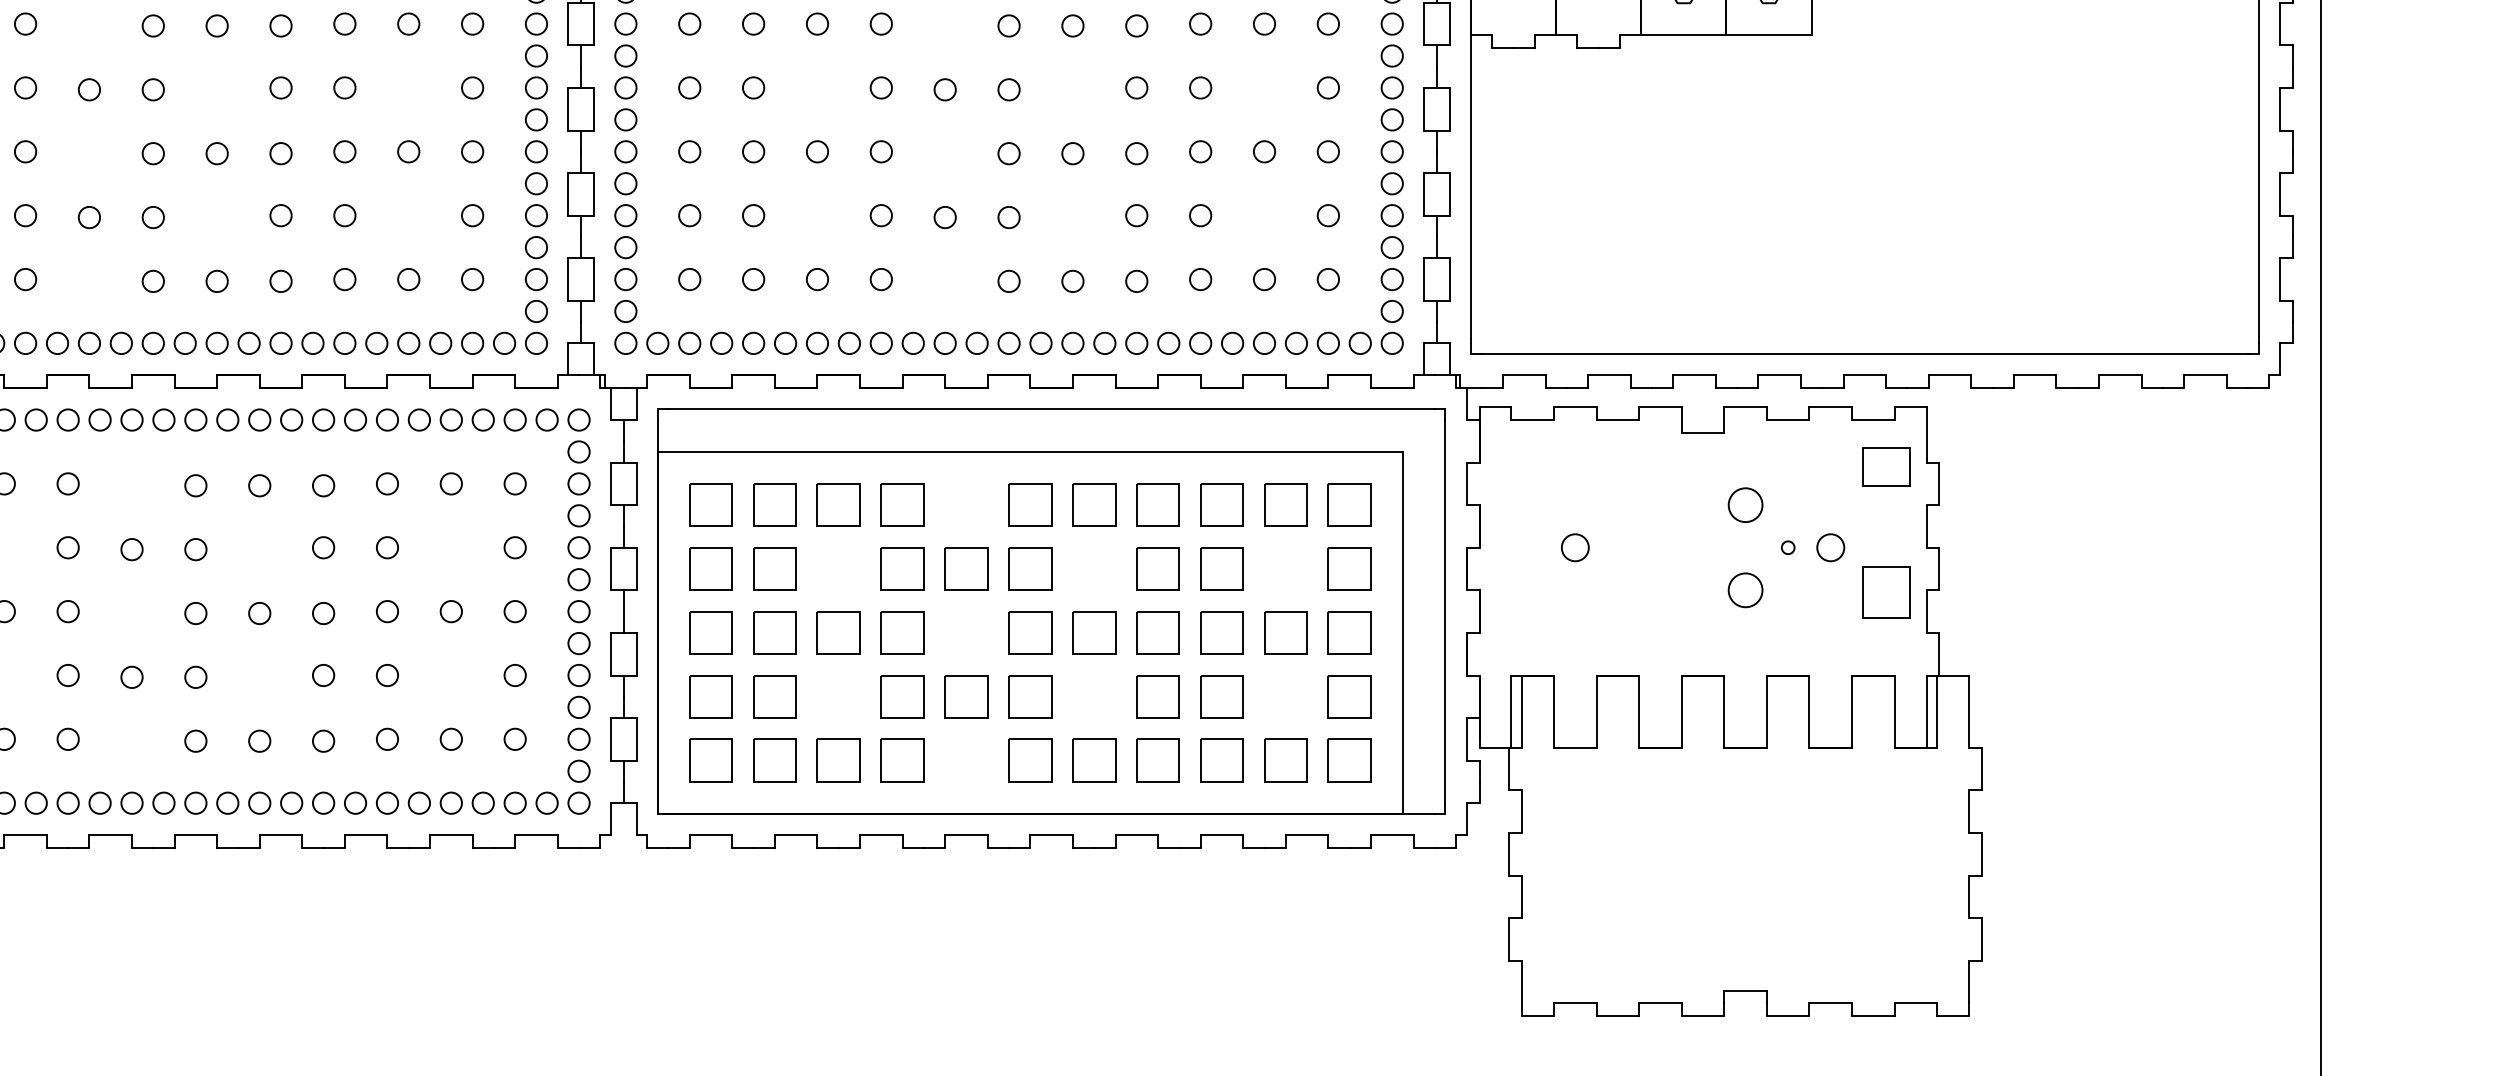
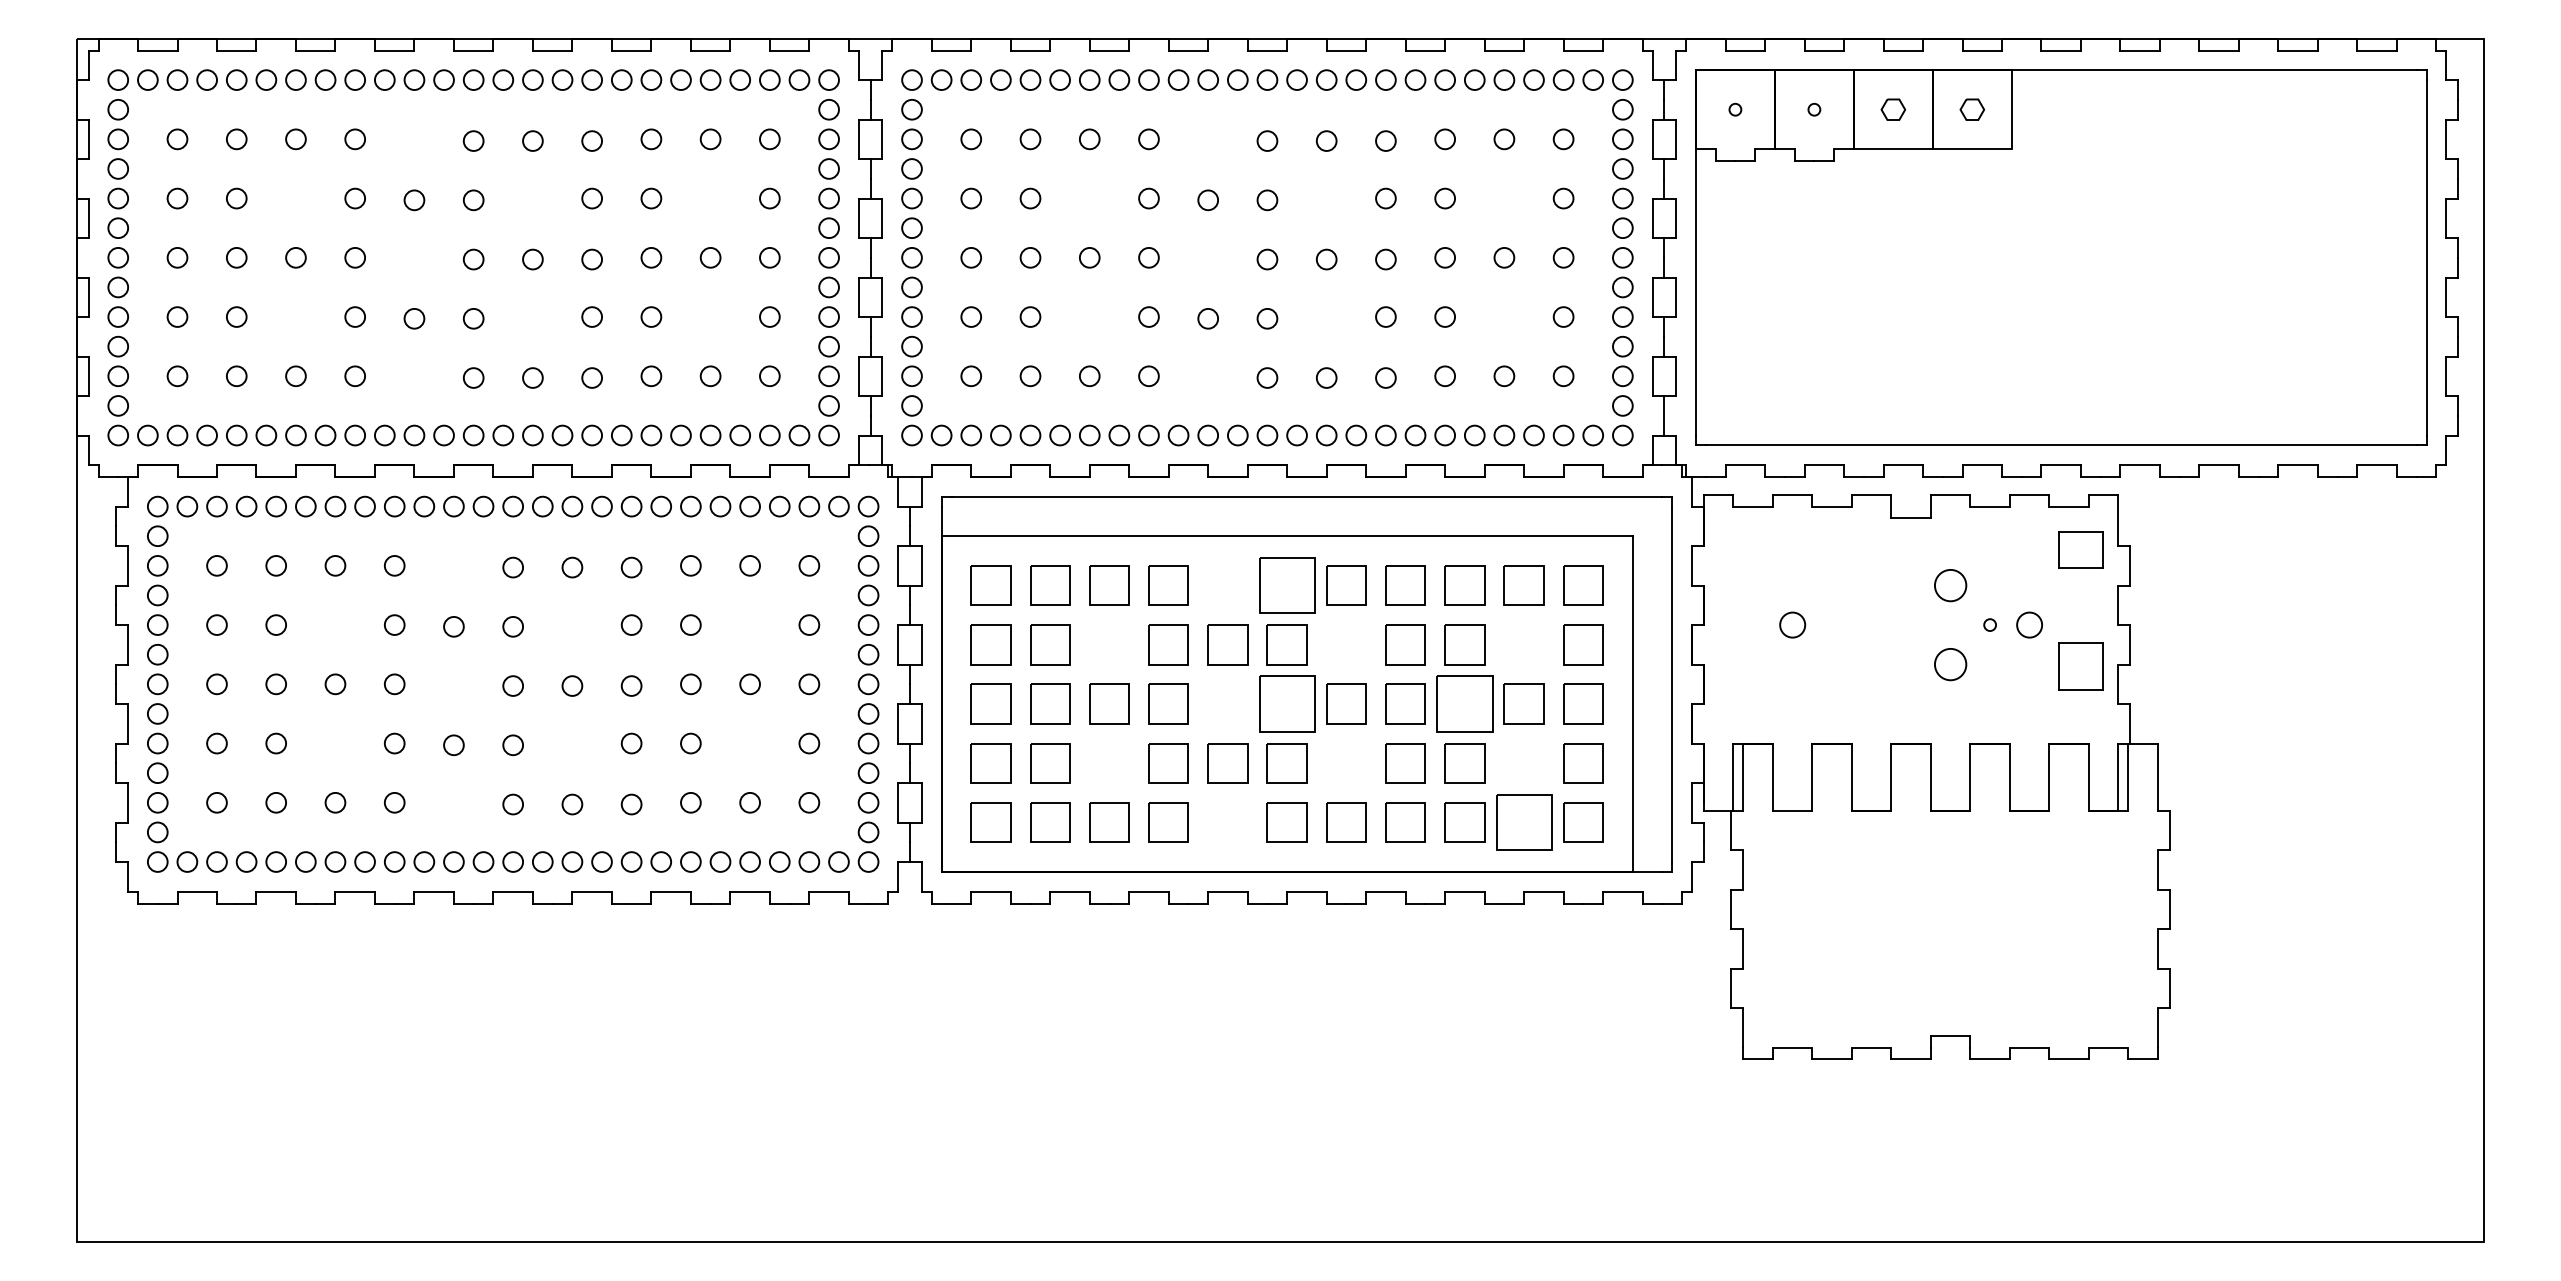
part: (1029, 505) -> (1286, 585), size x1.4
part: (1029, 632) -> (1286, 703), size x1.4
part: (1221, 632) -> (1464, 703), size x1.4
part: (1285, 760) -> (1523, 822), size x1.4

